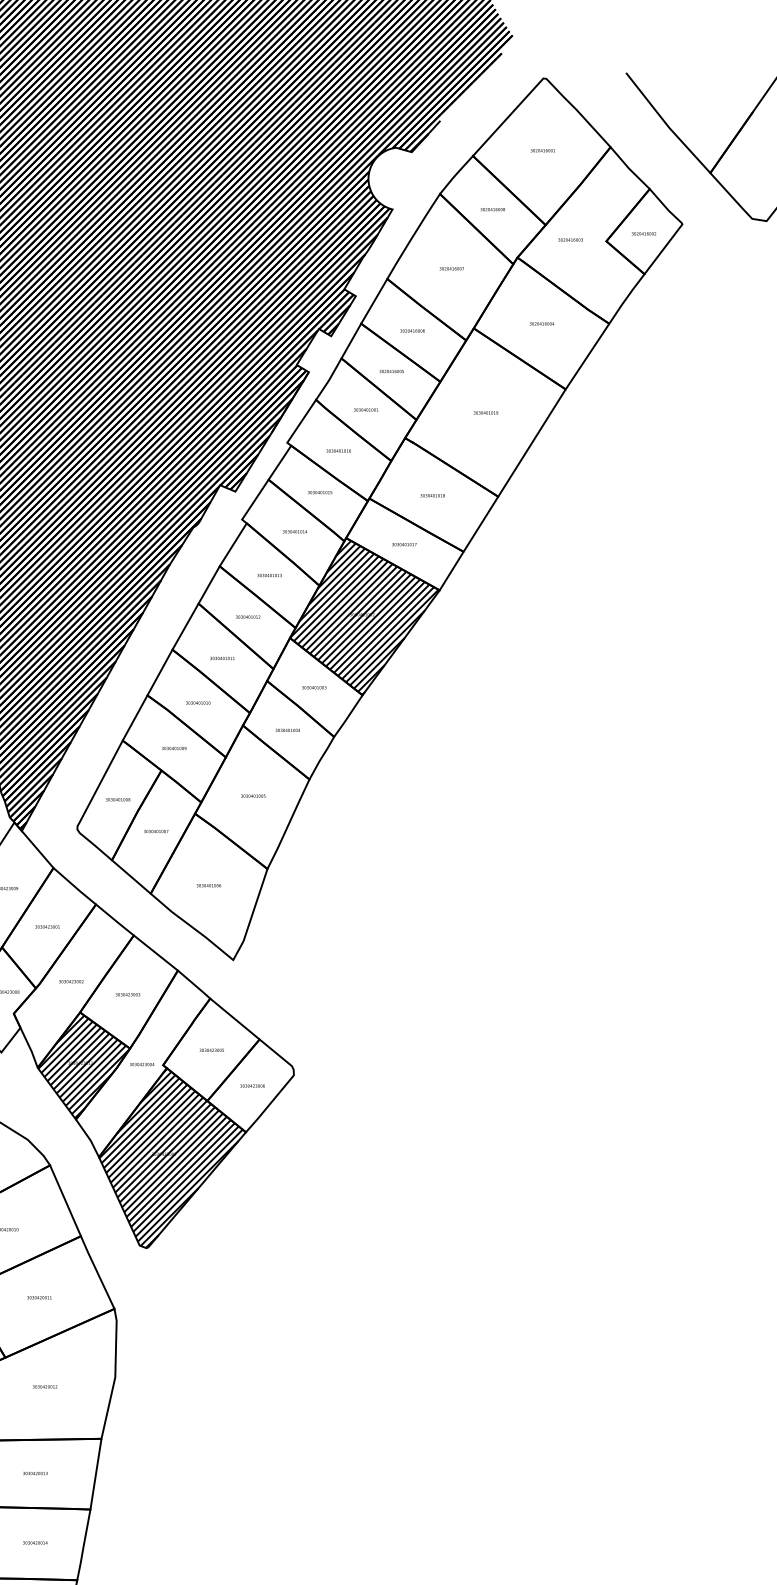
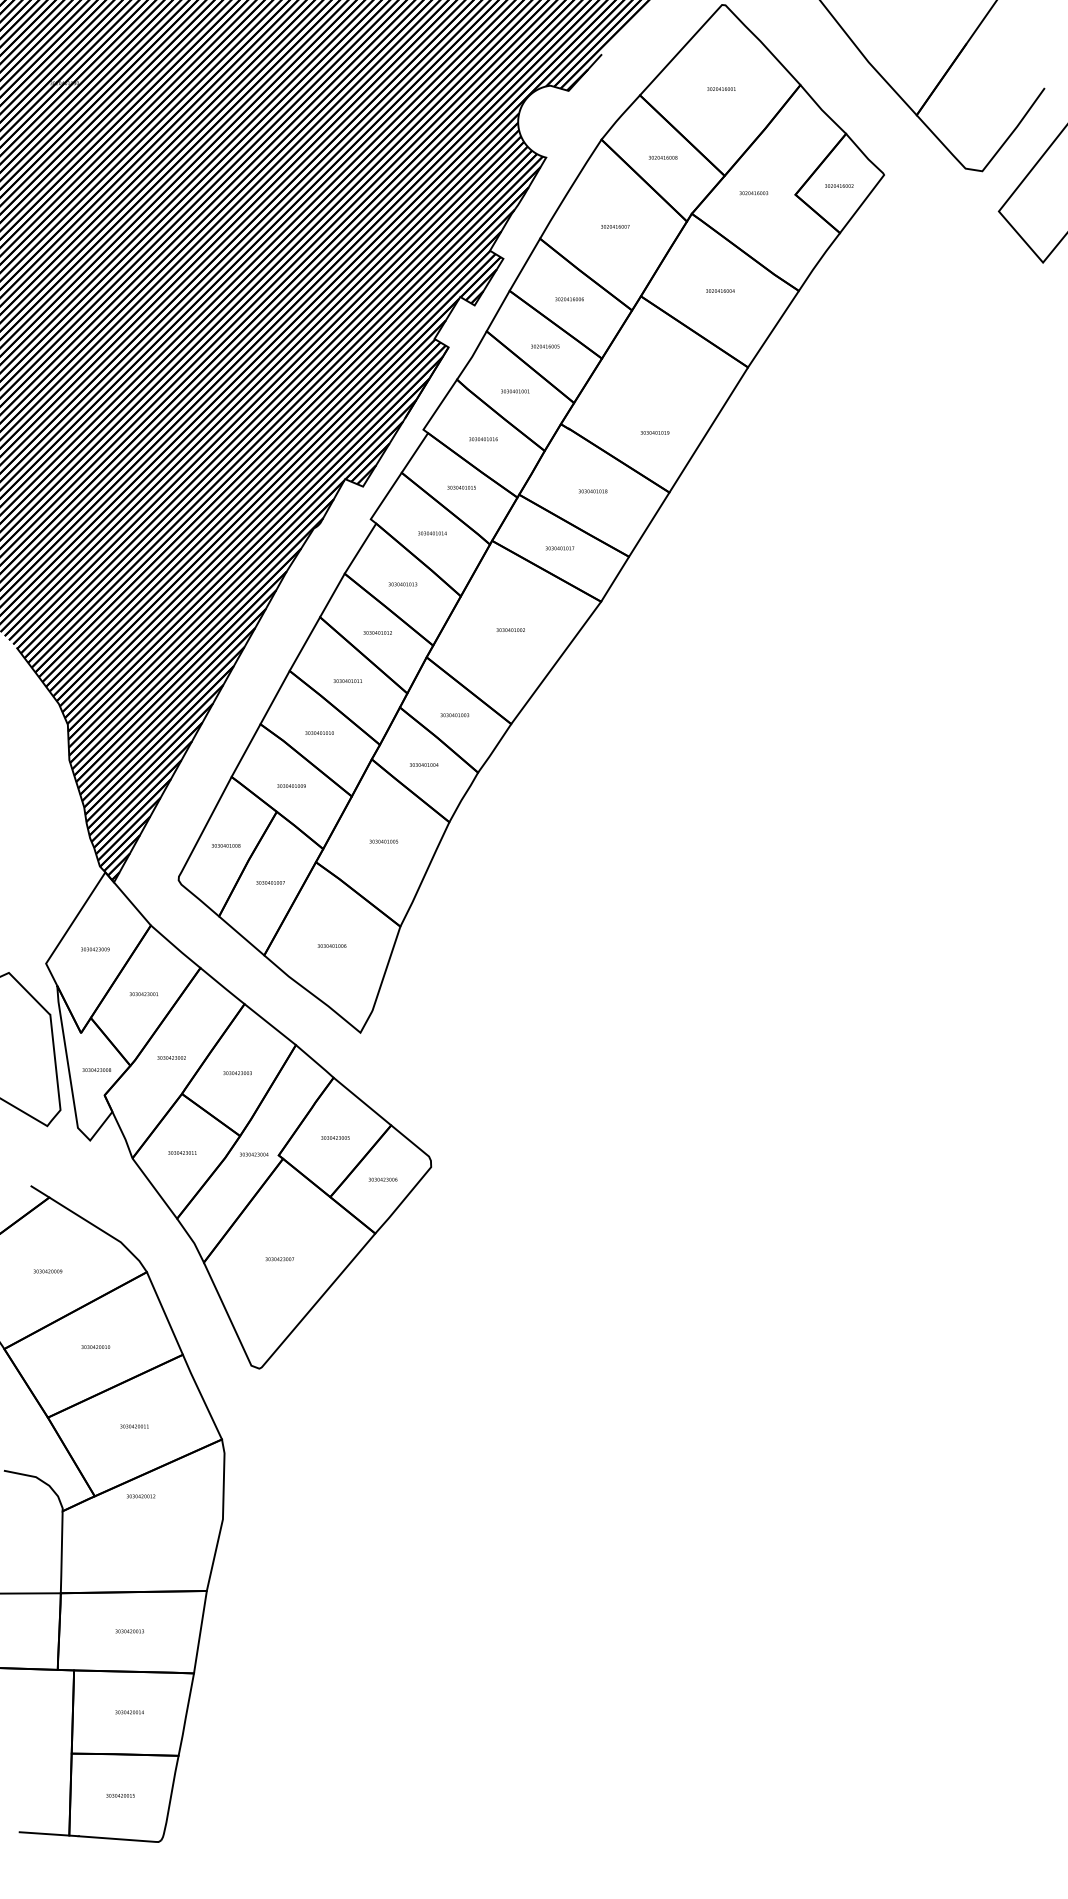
text: (485, 412) -> (654, 432), moved
hatch: (363, 616) -> (512, 632), removed
hatch: (84, 1065) -> (186, 1155), removed
hatch: (170, 1157) -> (287, 1263), removed
text: (45, 1386) -> (141, 1496), moved

